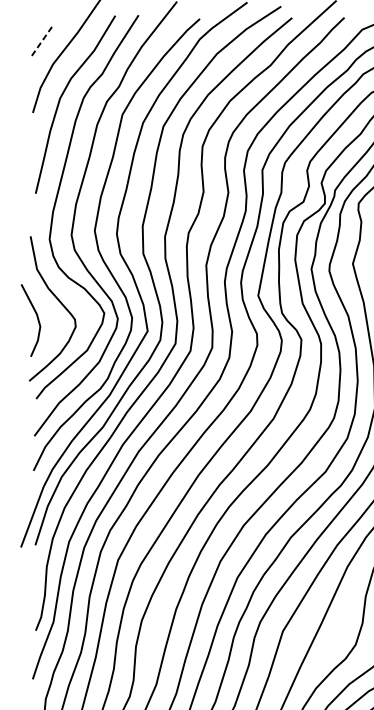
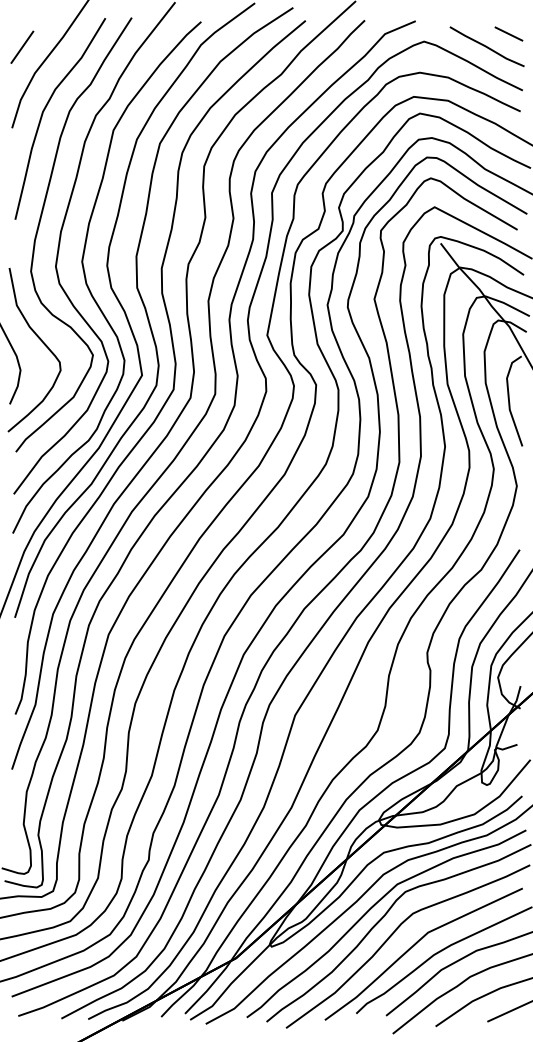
line: (42, 41) -> (22, 47), dashed -> solid

